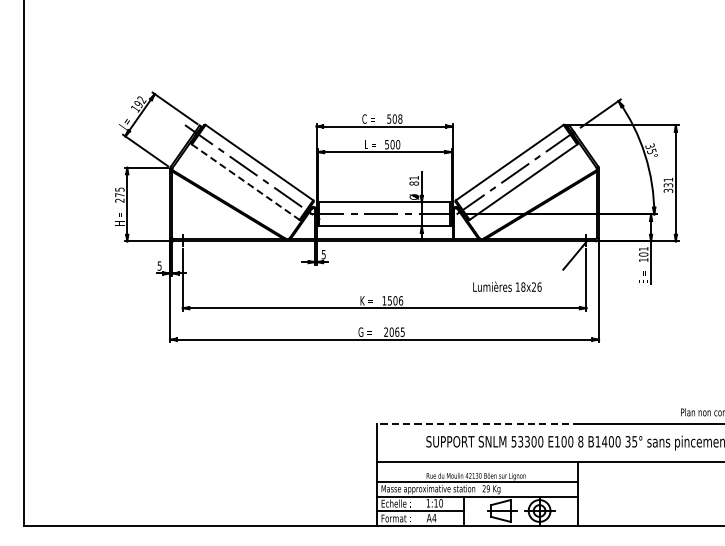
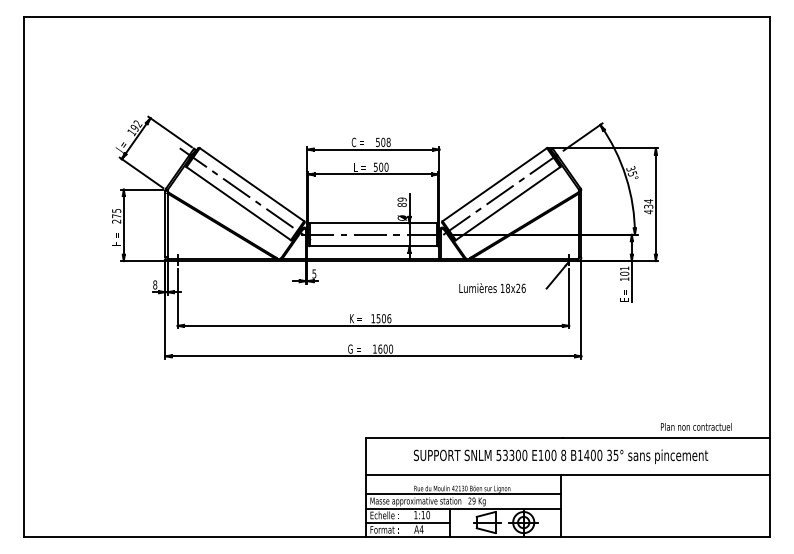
text: (413, 177) -> (401, 199), 81 -> 89
line: (245, 182) -> (238, 203), dashed -> solid
text: (668, 185) -> (648, 206), 331 -> 434
text: (159, 265) -> (155, 284), 5 -> 8
text: (507, 287) -> (492, 288), moved
text: (395, 331) -> (383, 348), 2065 -> 1600
line: (478, 424) -> (464, 438), dashed -> solid

